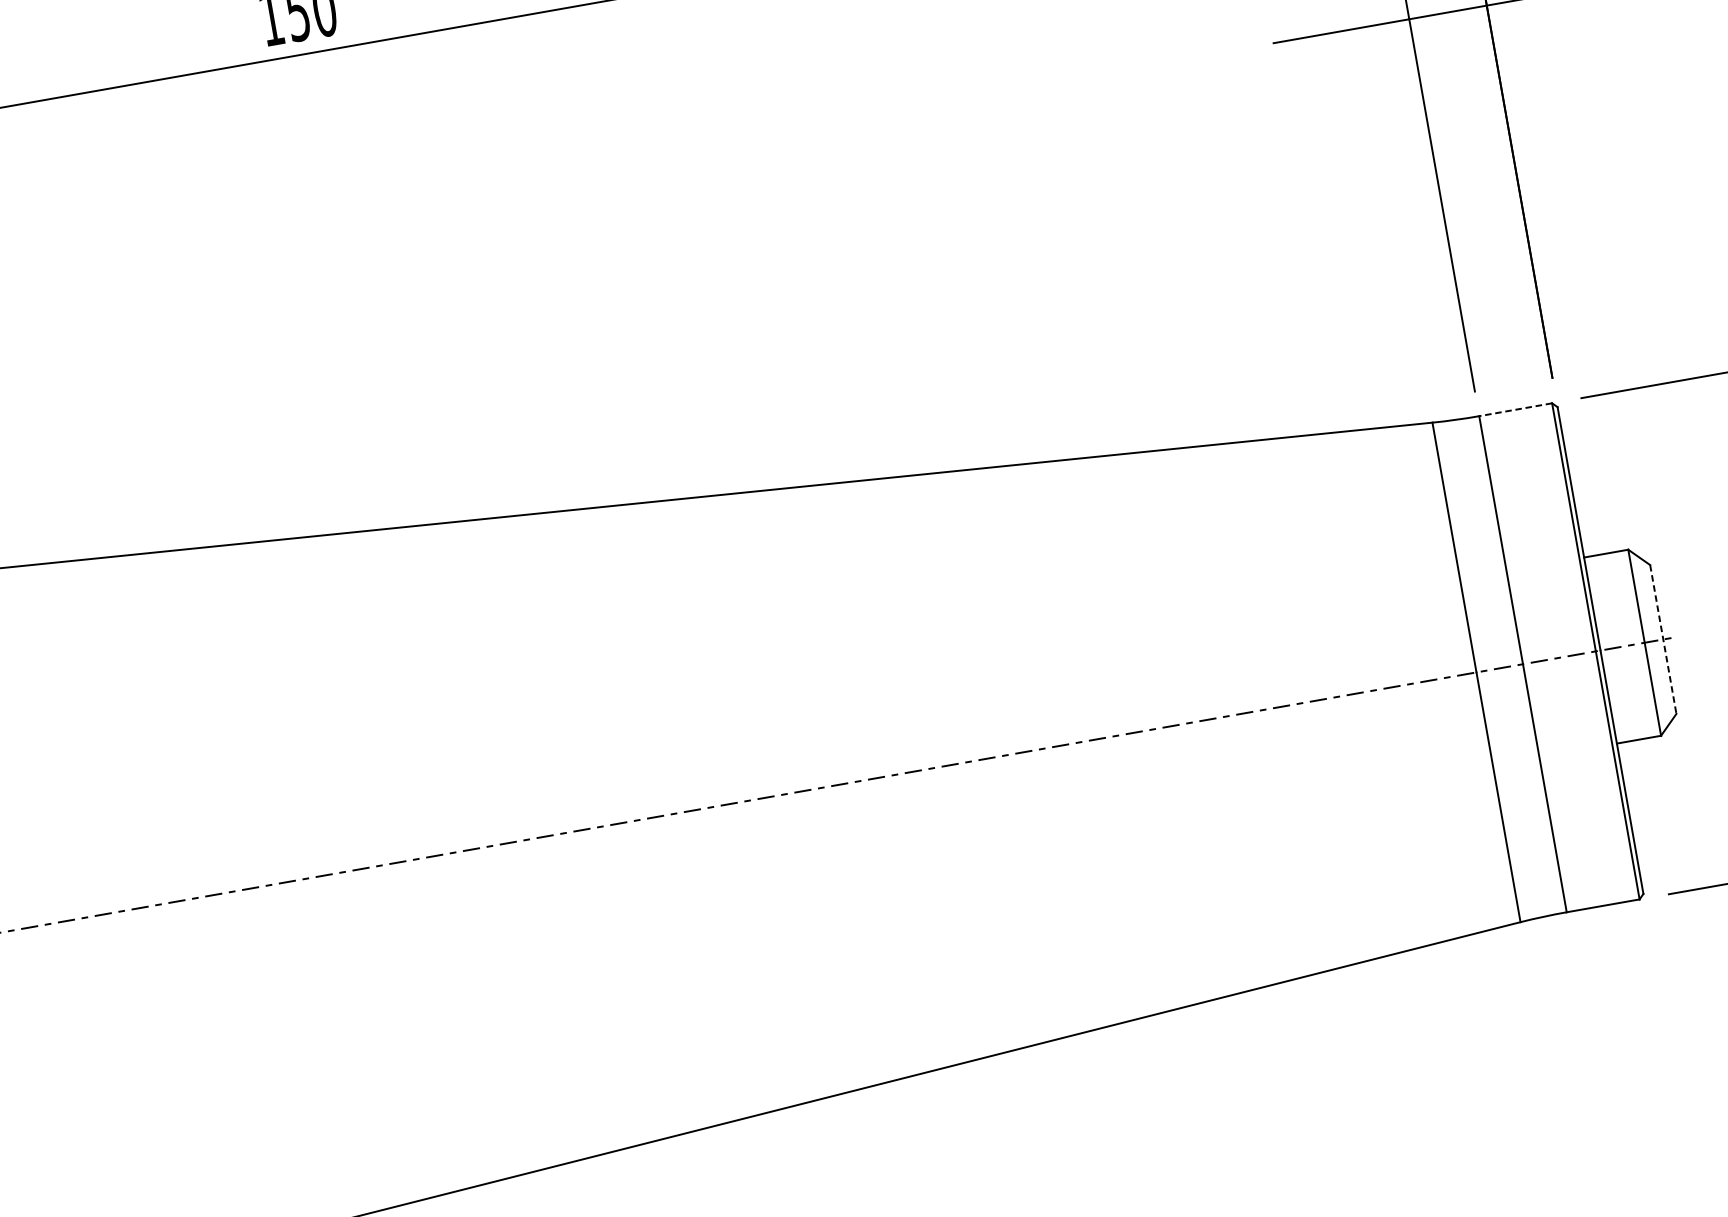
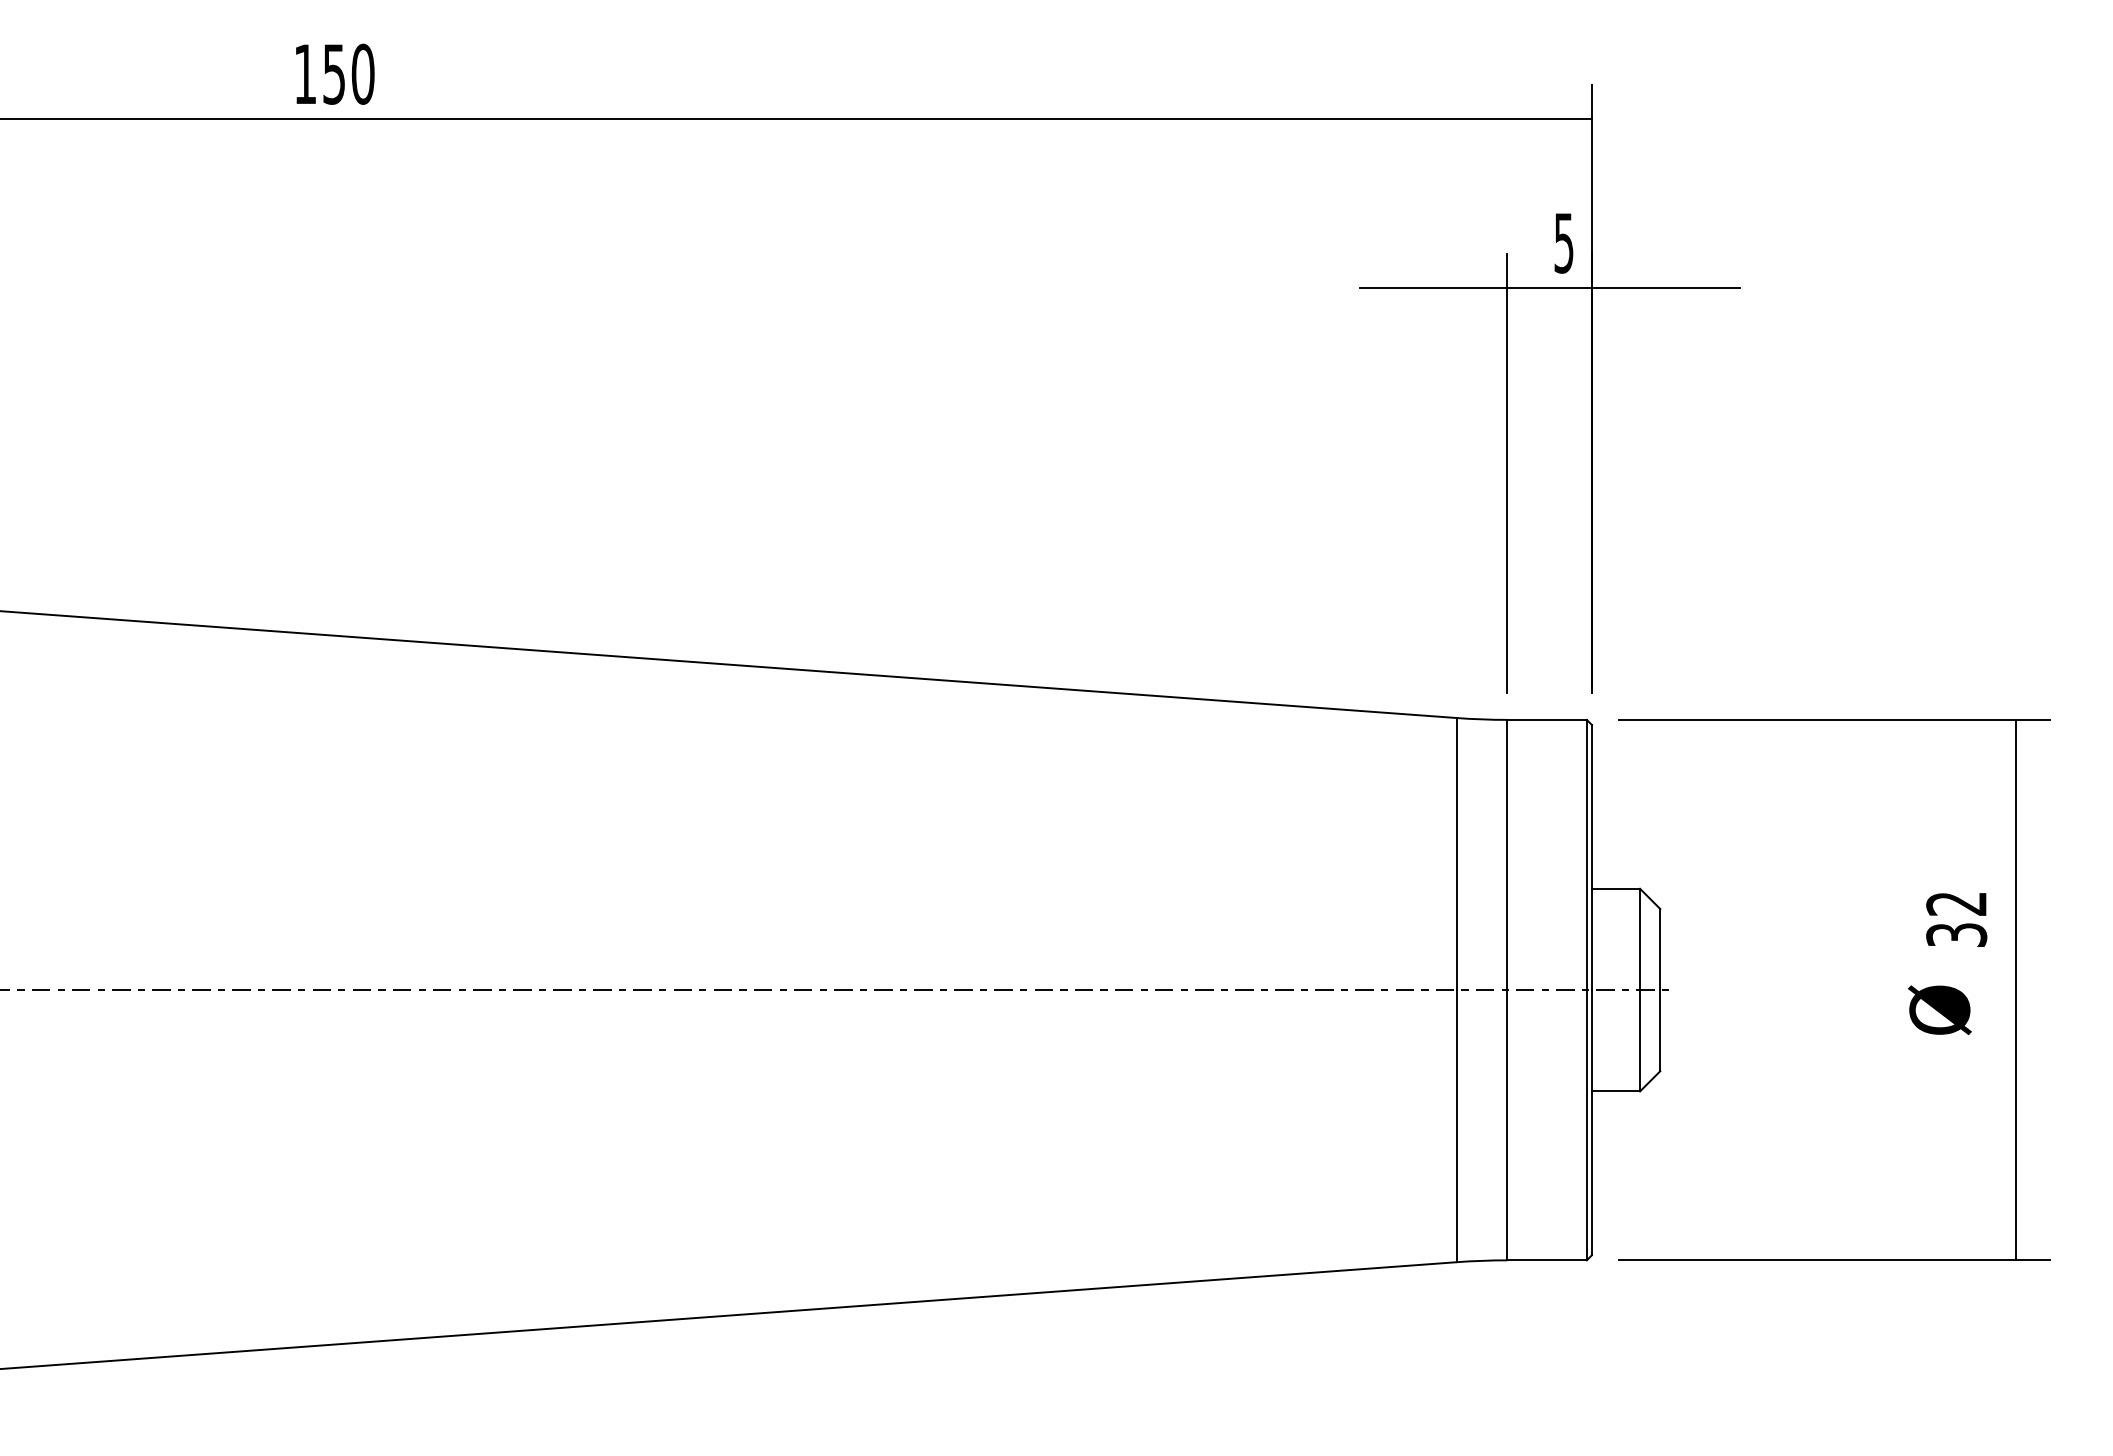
line: (1515, 409) -> (1547, 719), dashed -> solid
line: (1663, 639) -> (1660, 990), dashed -> solid

